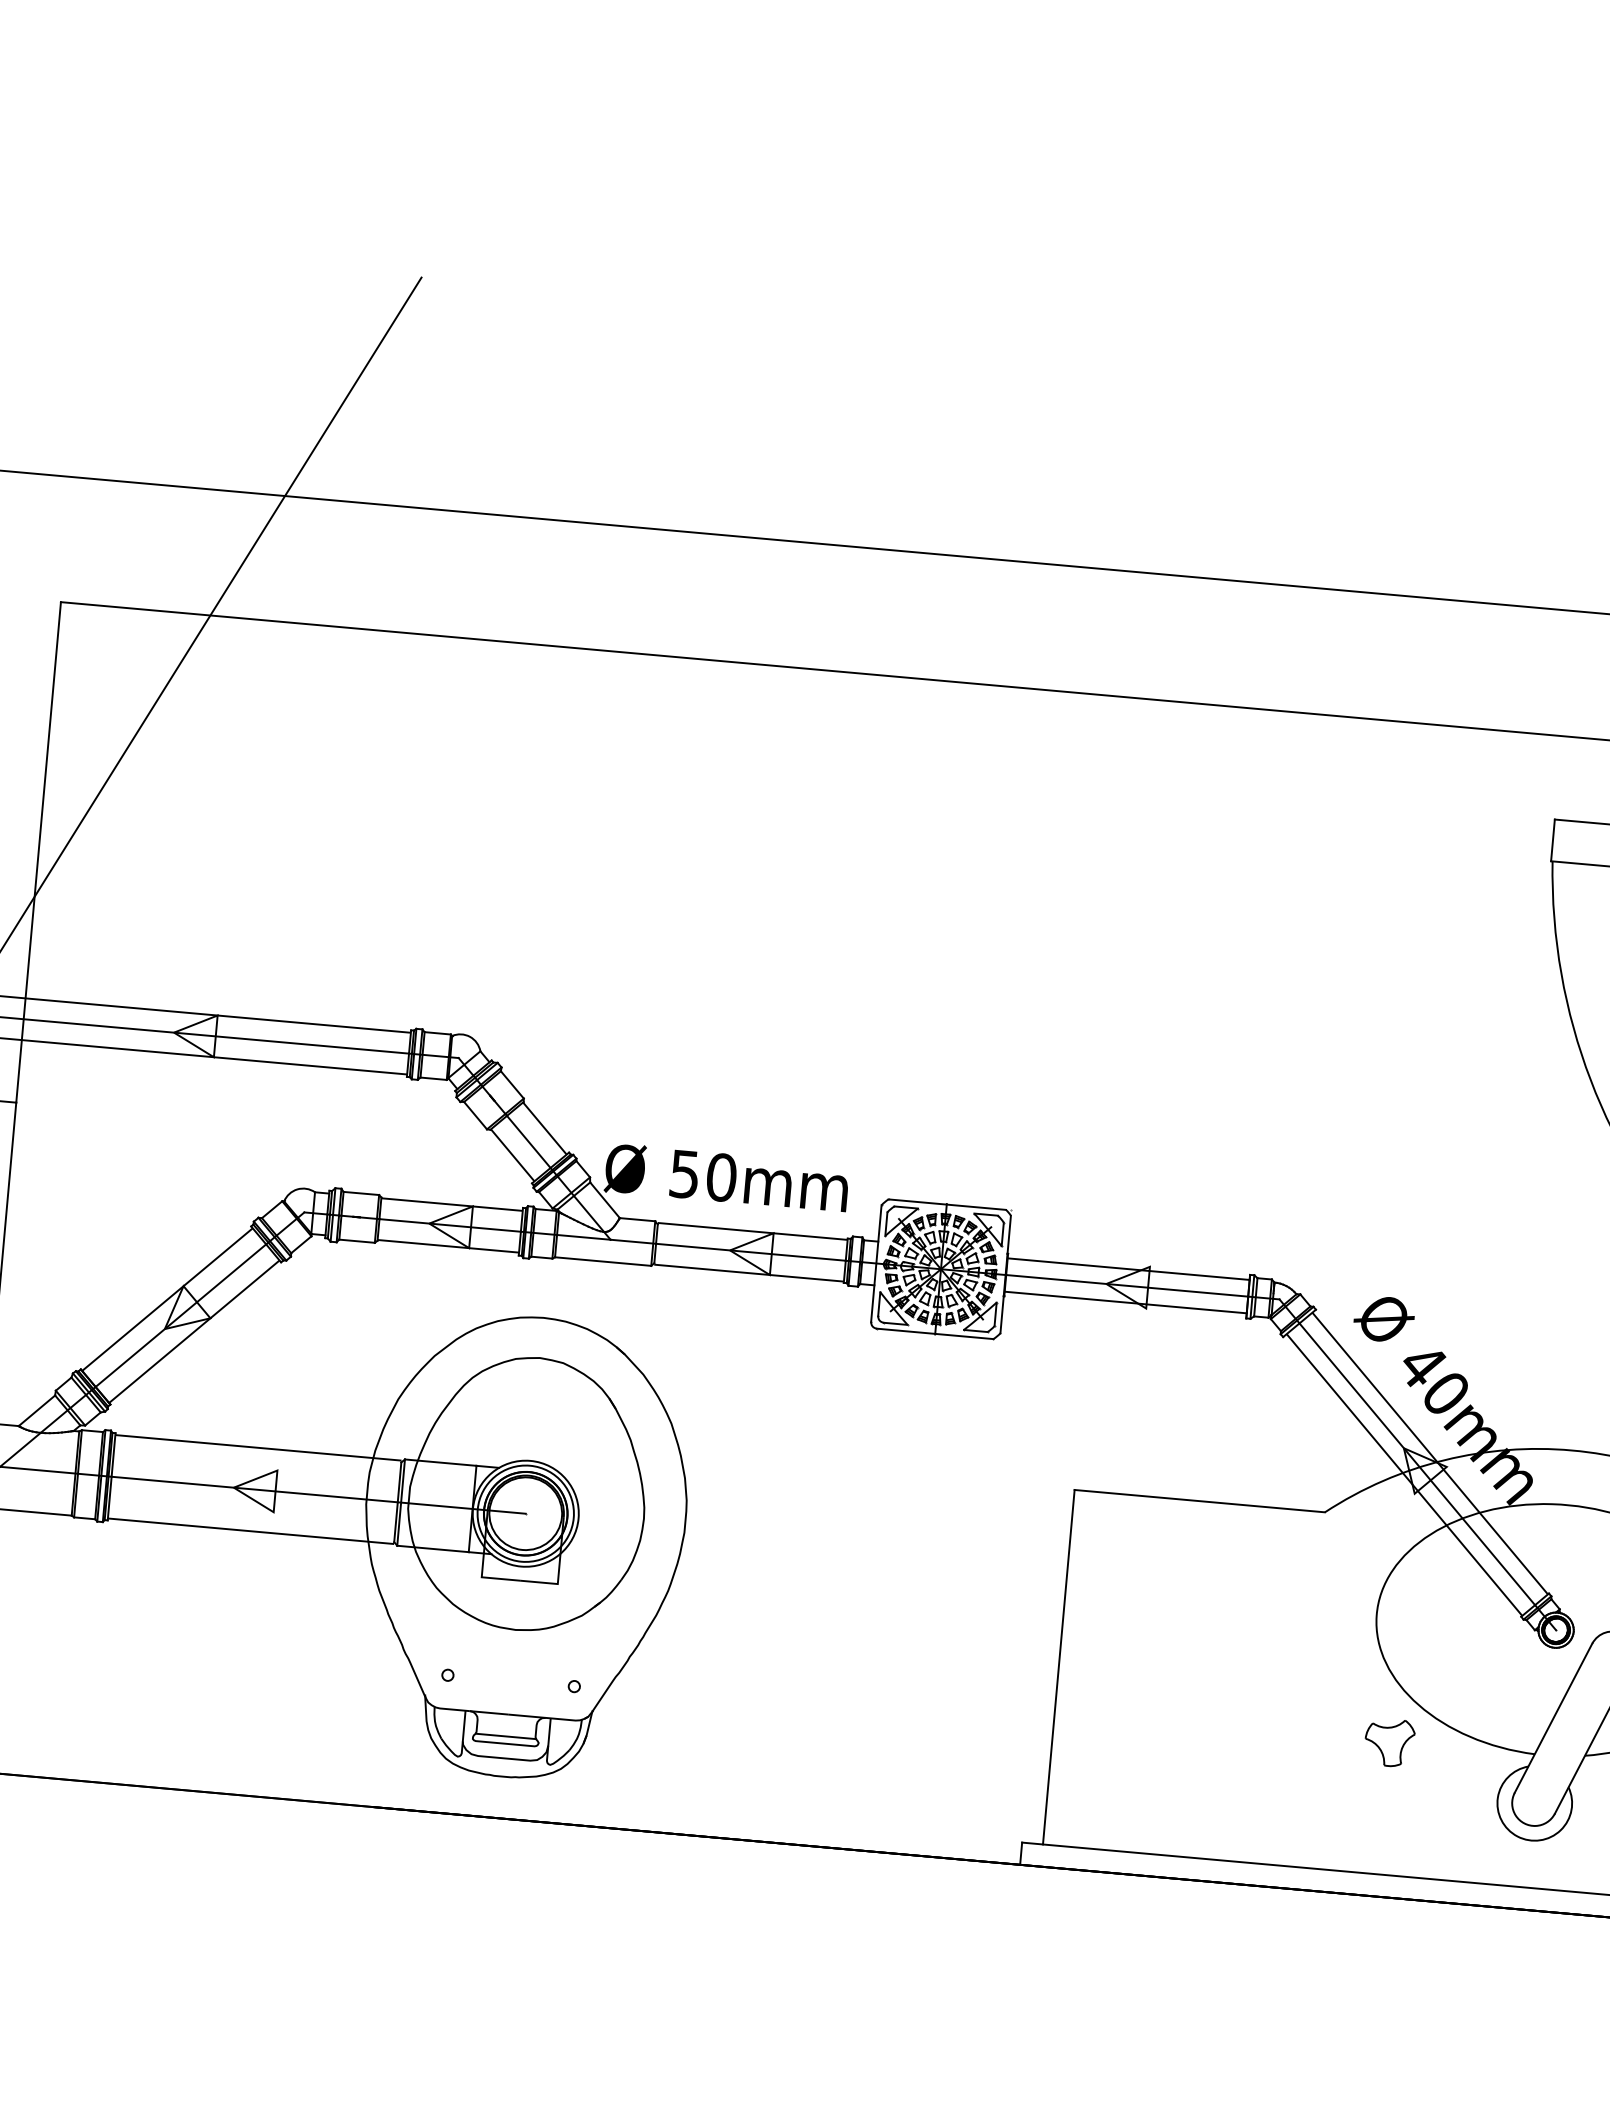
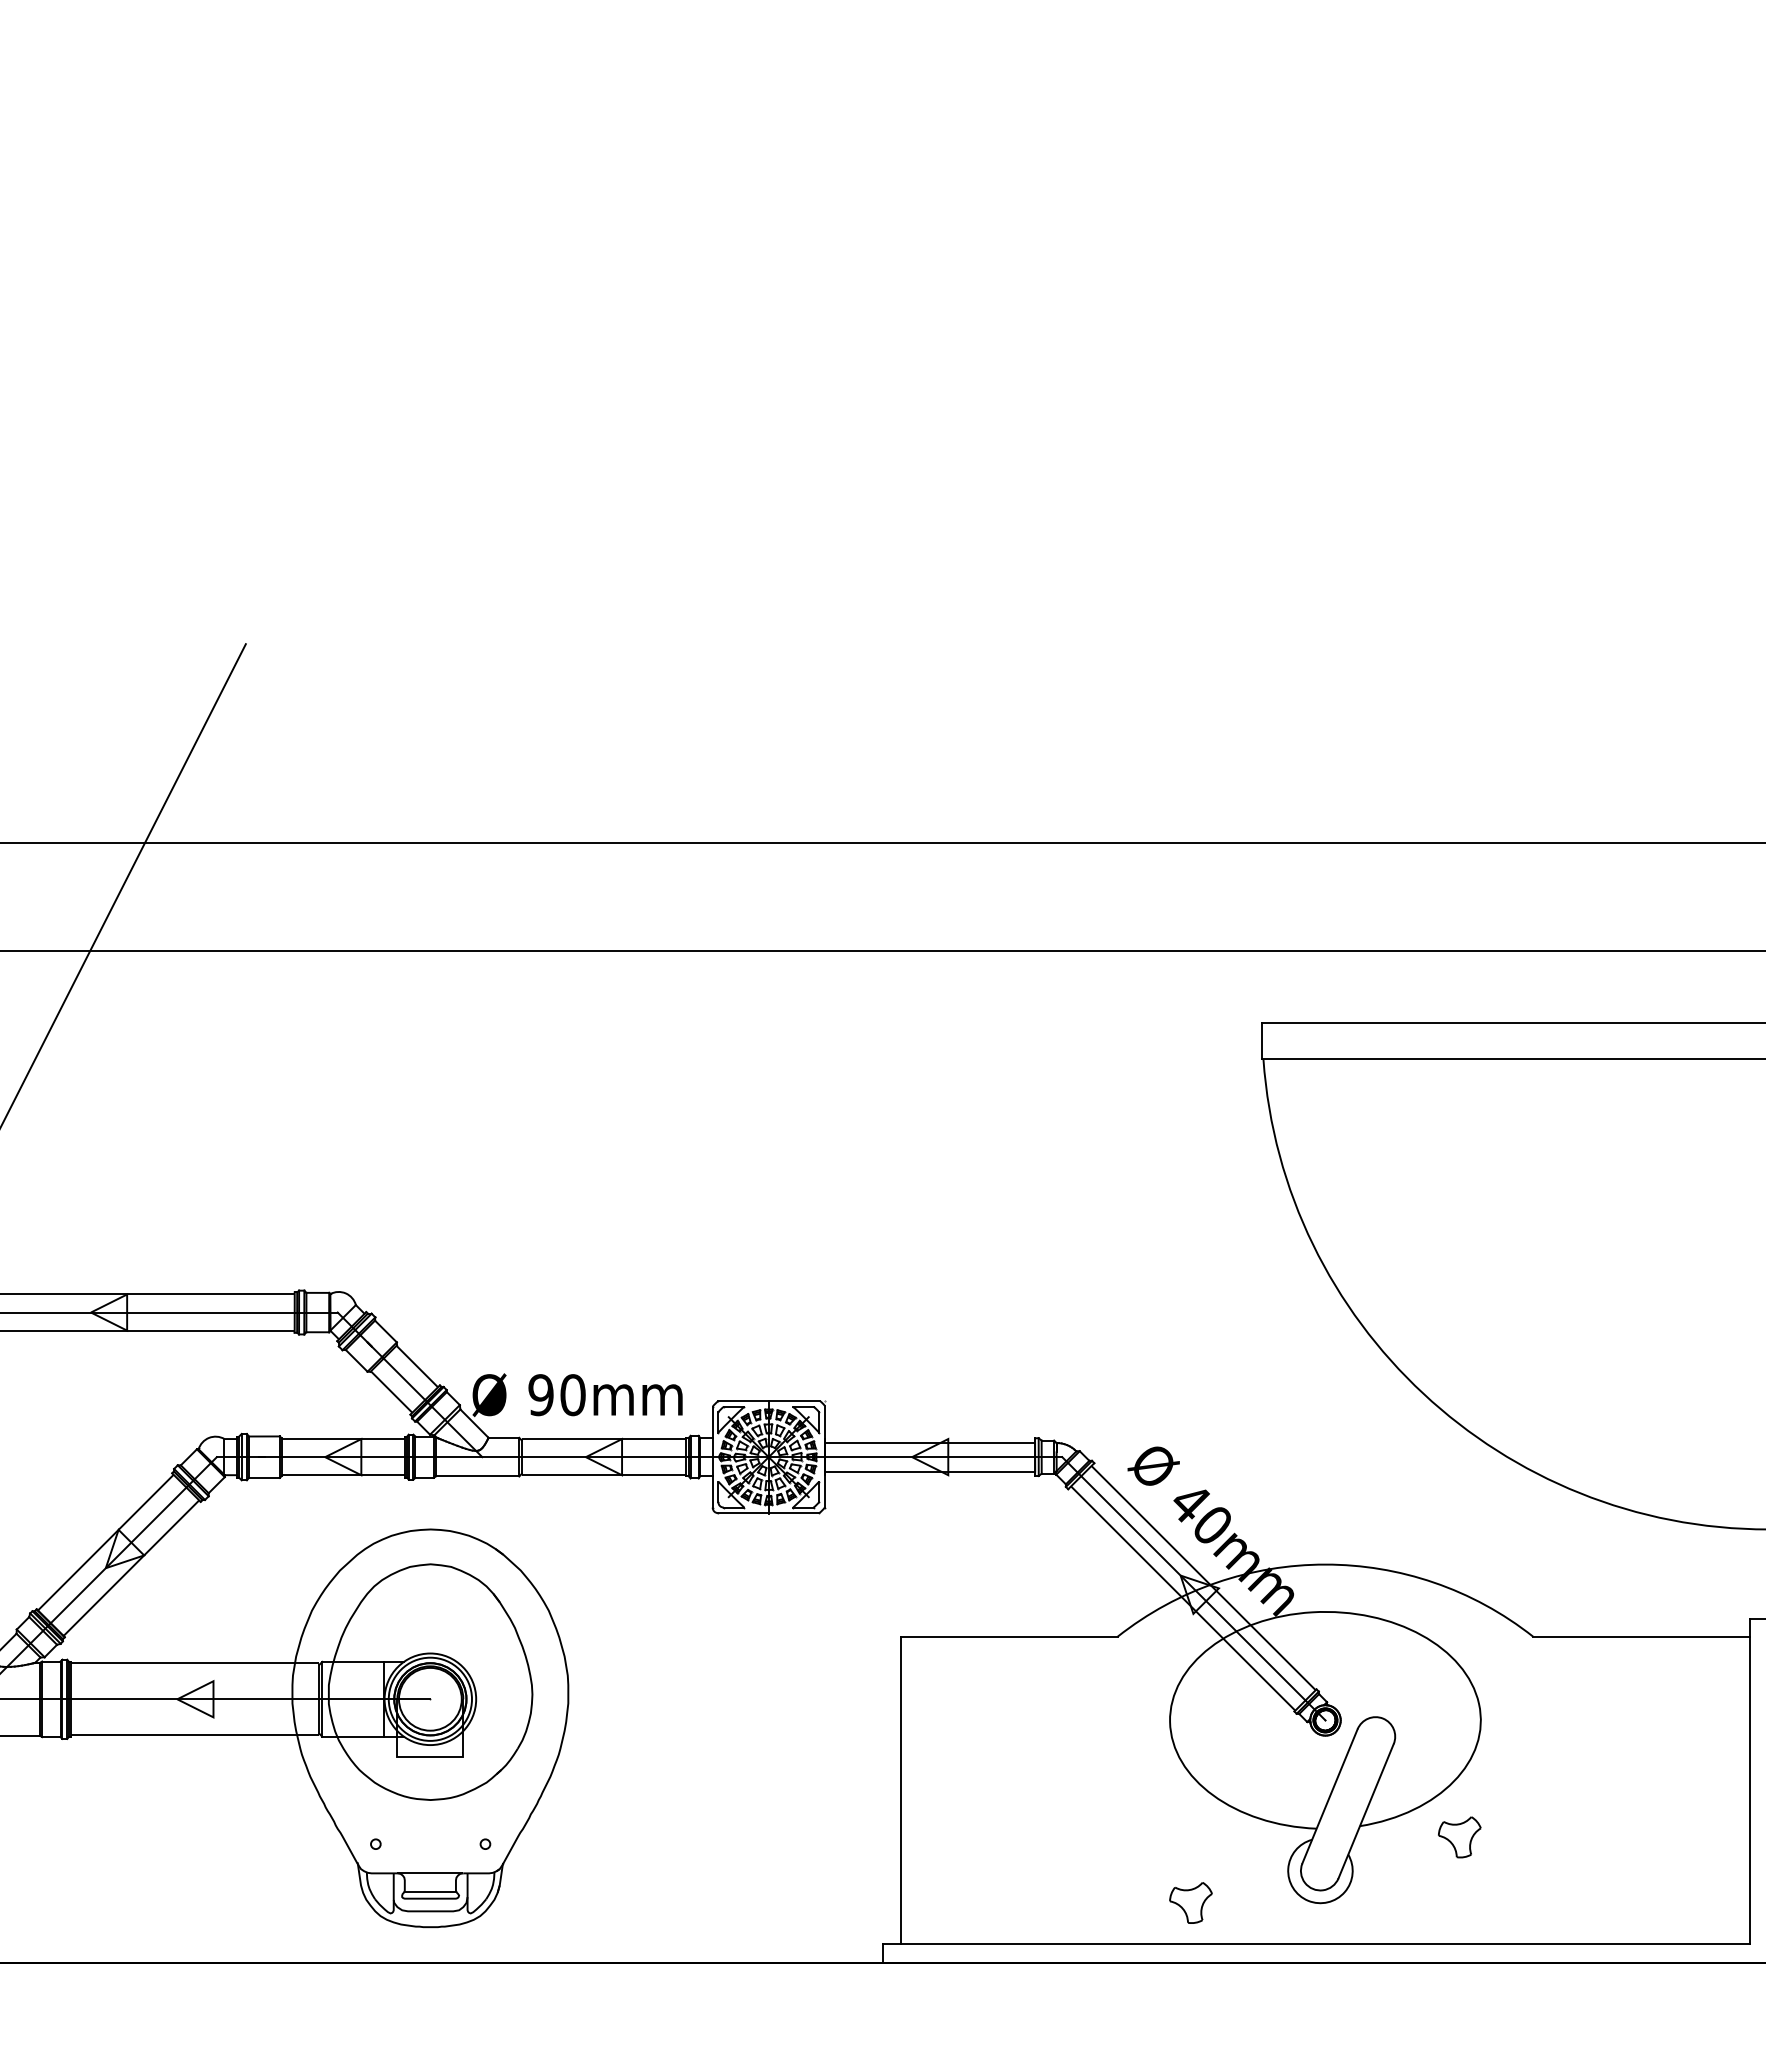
text: (684, 1173) -> (540, 1394), 50mm -> 90mm
part: (1389, 1742) -> (1190, 1902), moved

